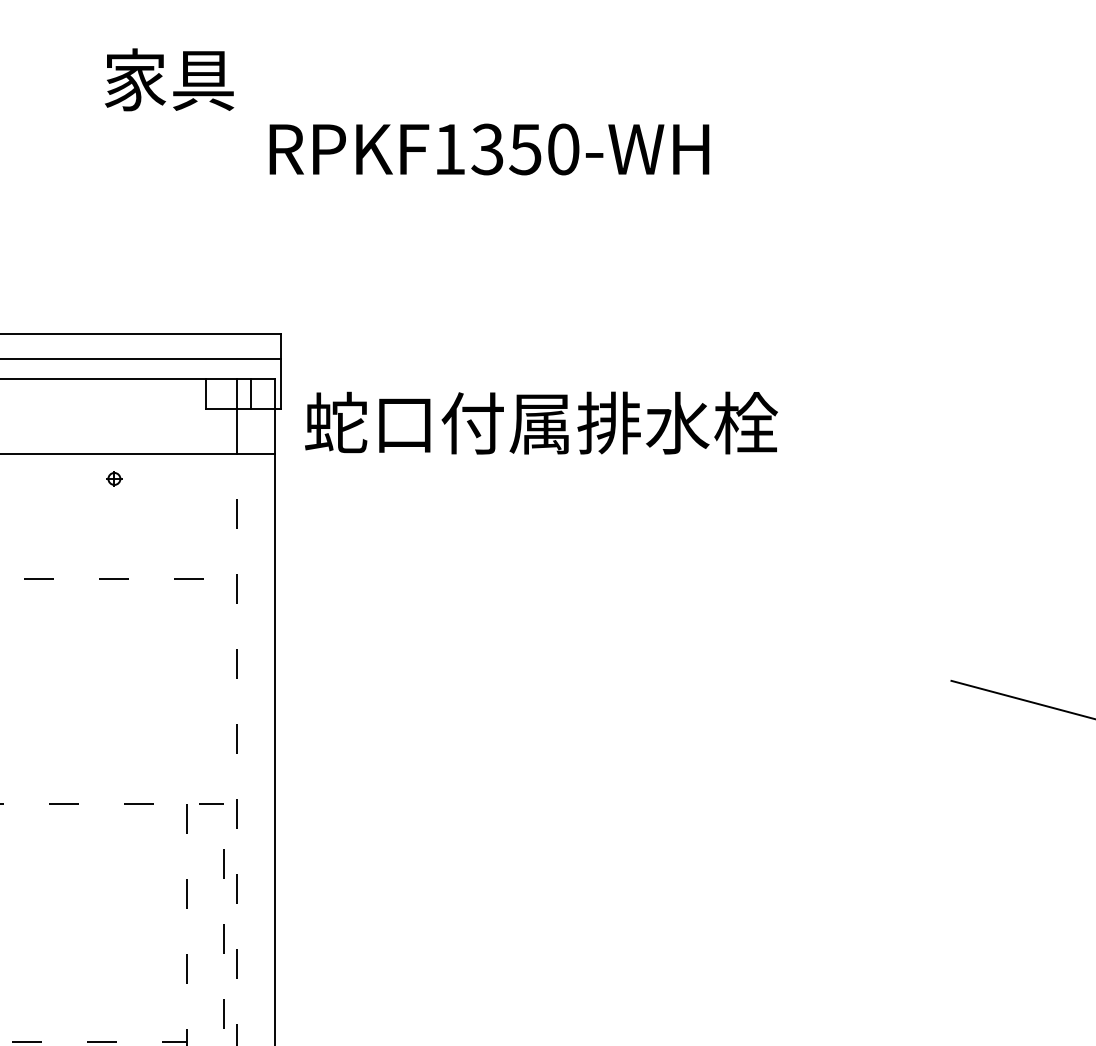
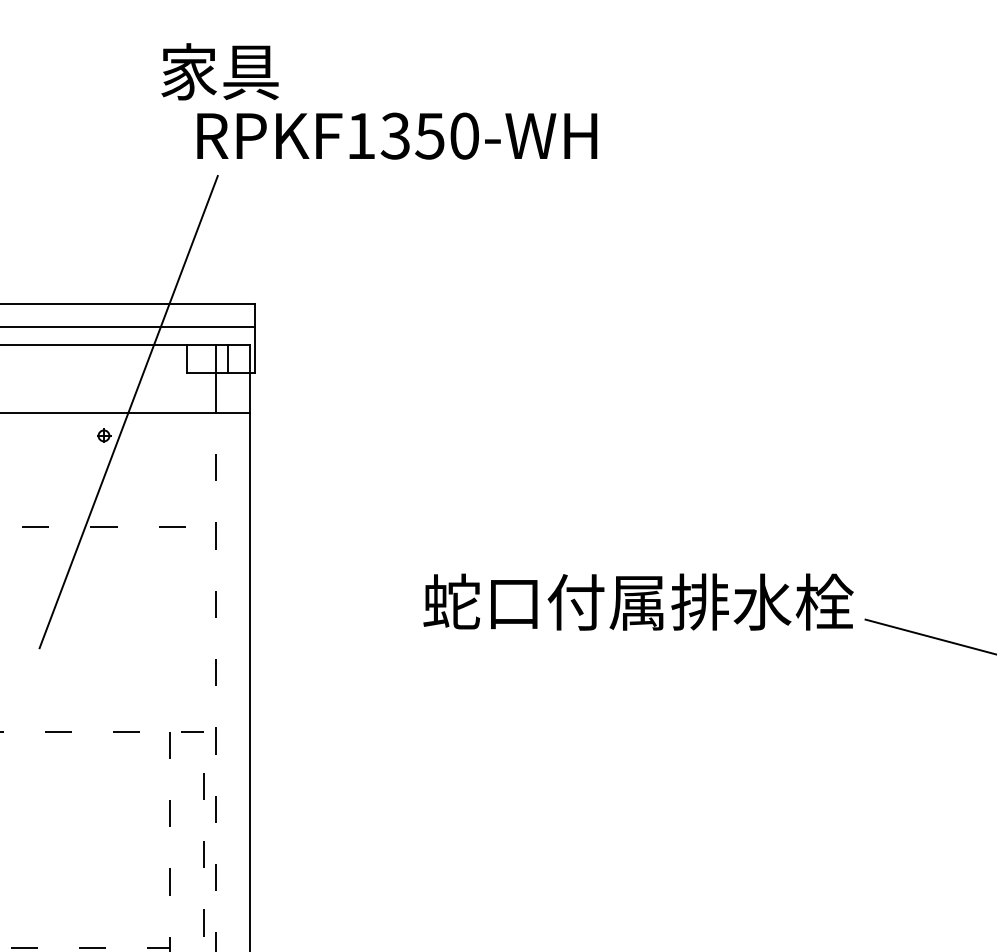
text: (168, 79) -> (219, 71), moved
text: (489, 148) -> (397, 135), moved
text: (541, 422) -> (638, 601), moved
line: (141, 453) -> (128, 412), added

